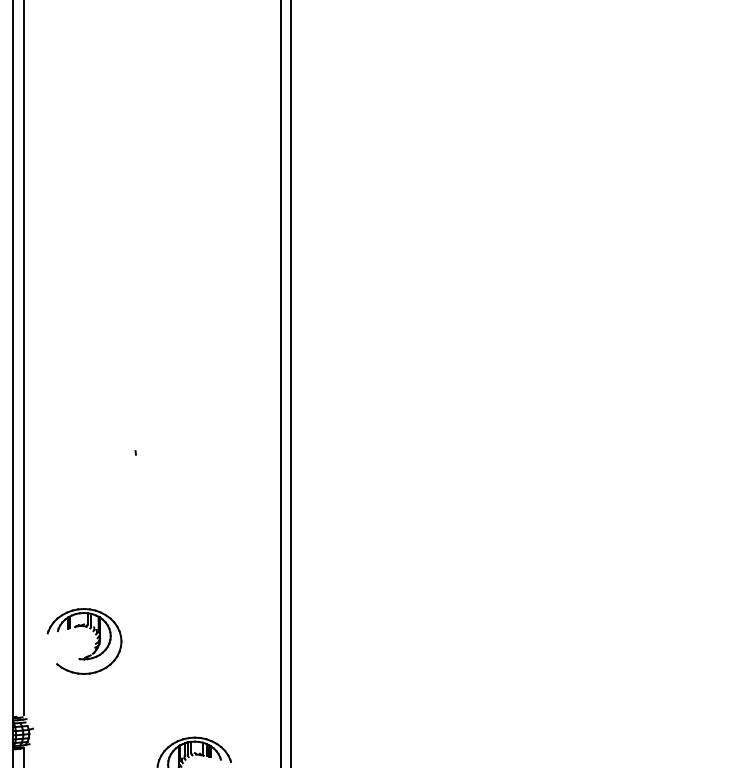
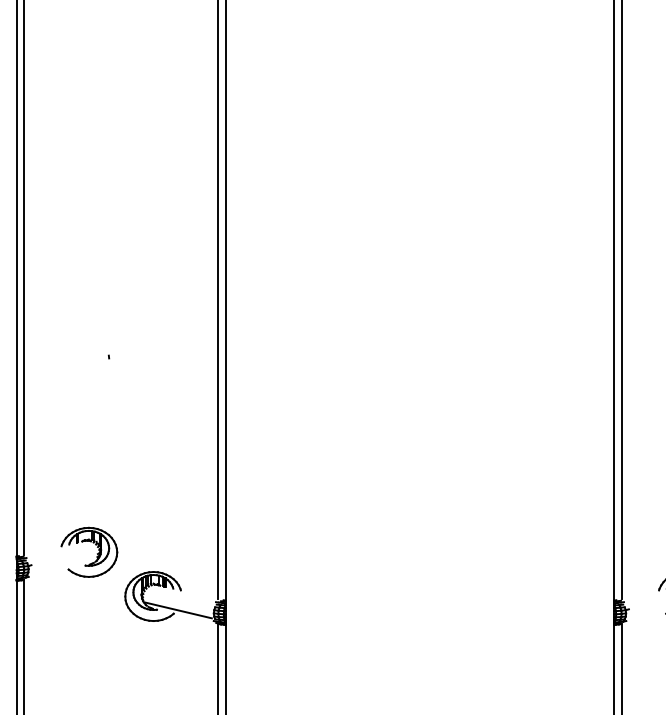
part: (94, 642) -> (96, 553), moved

